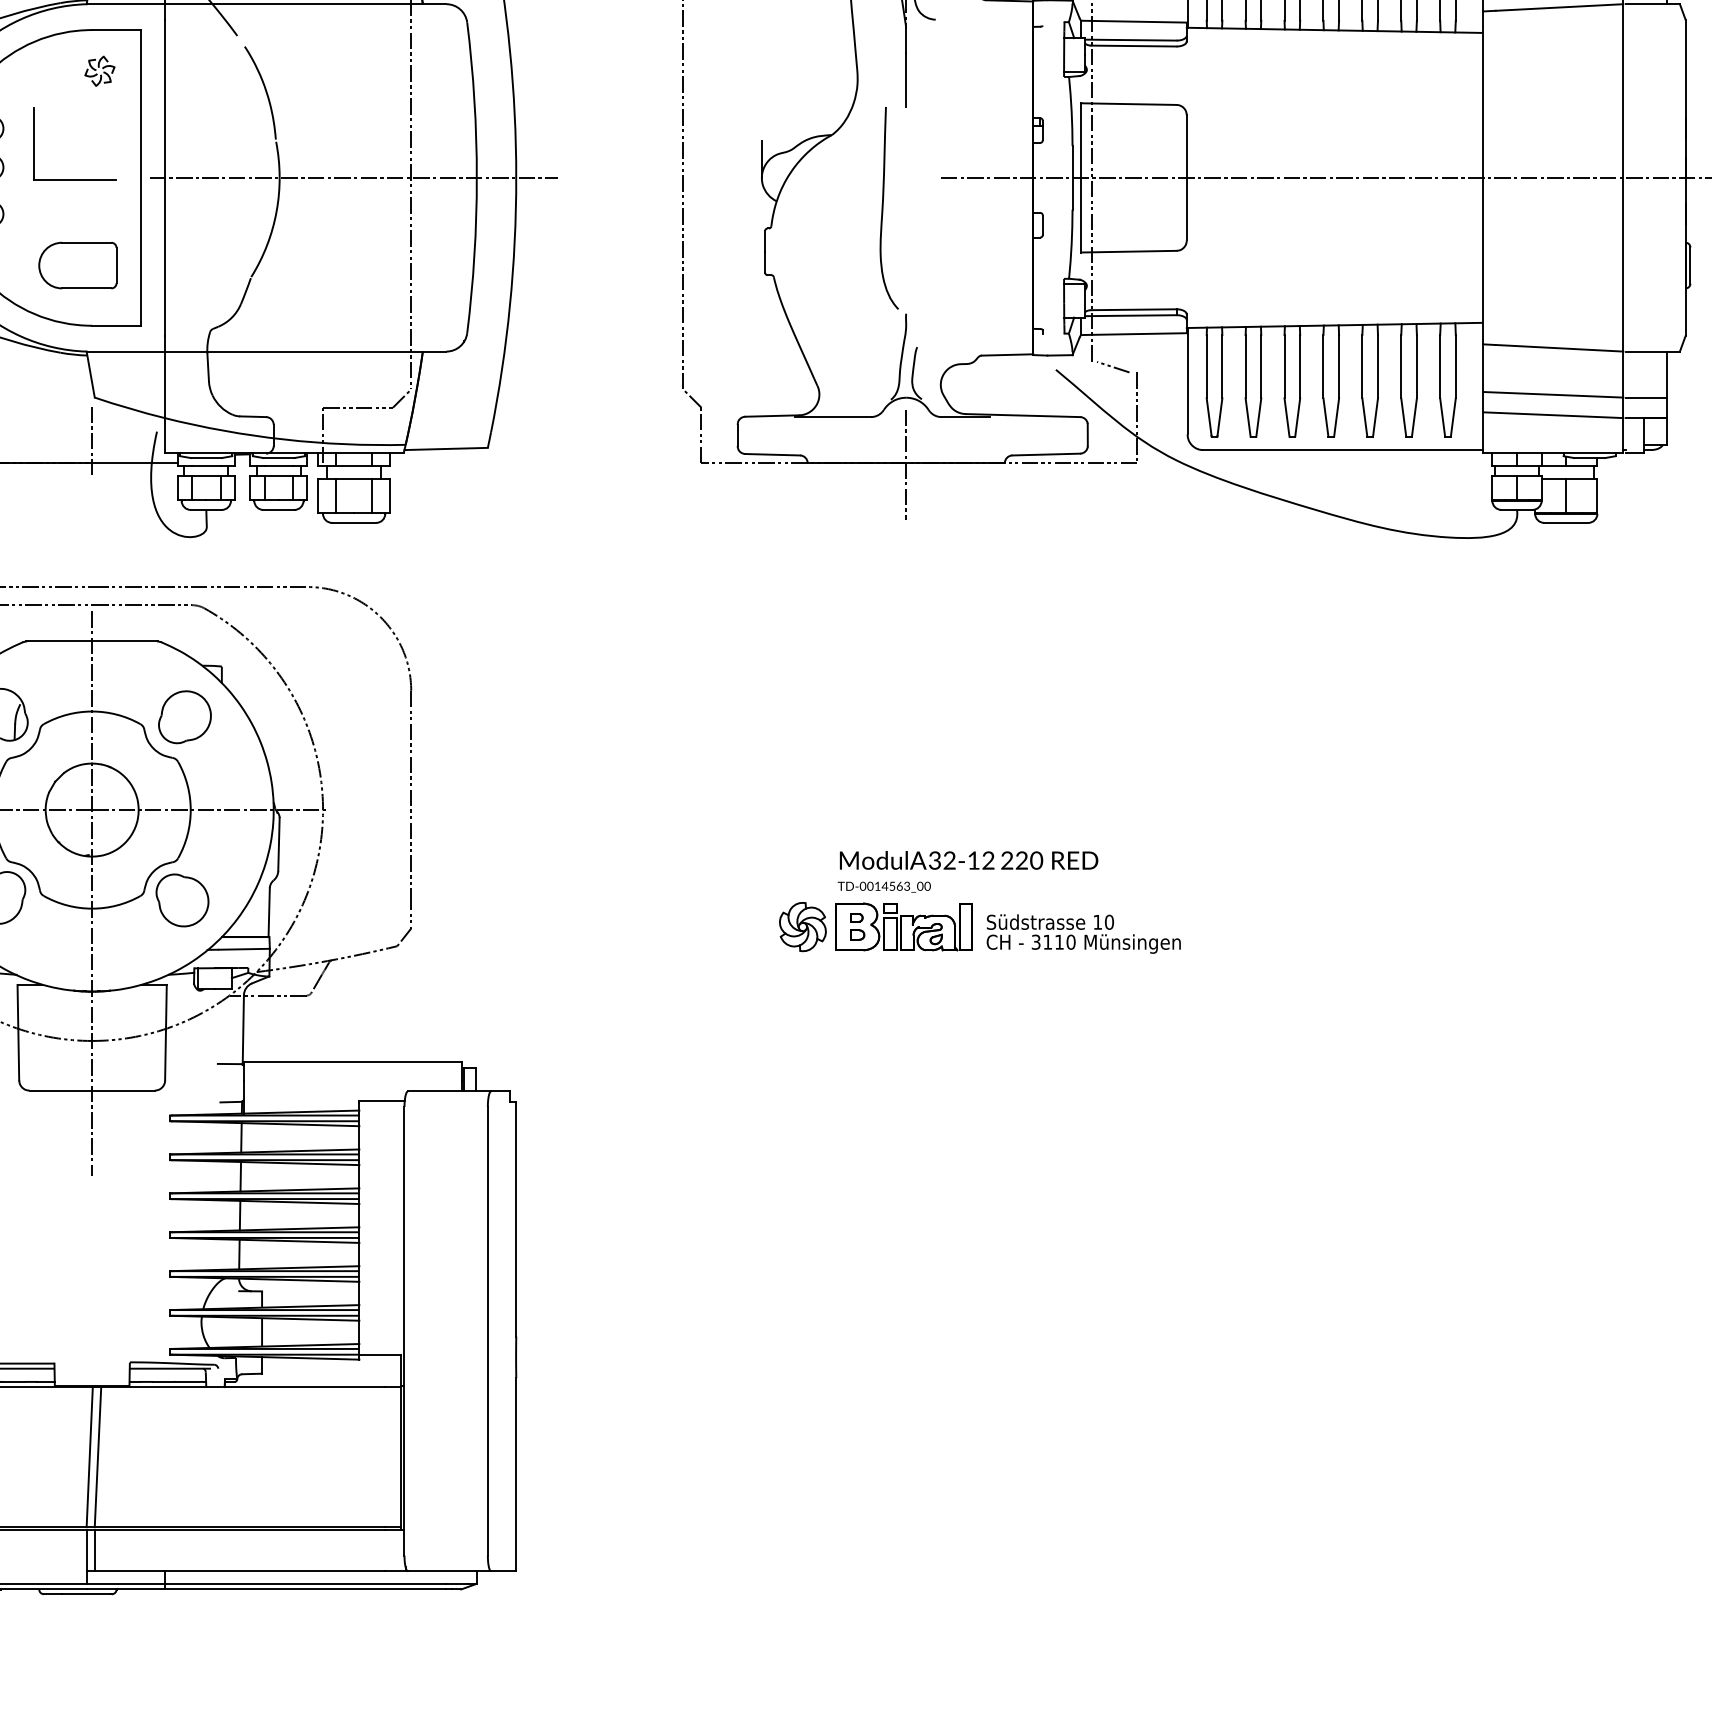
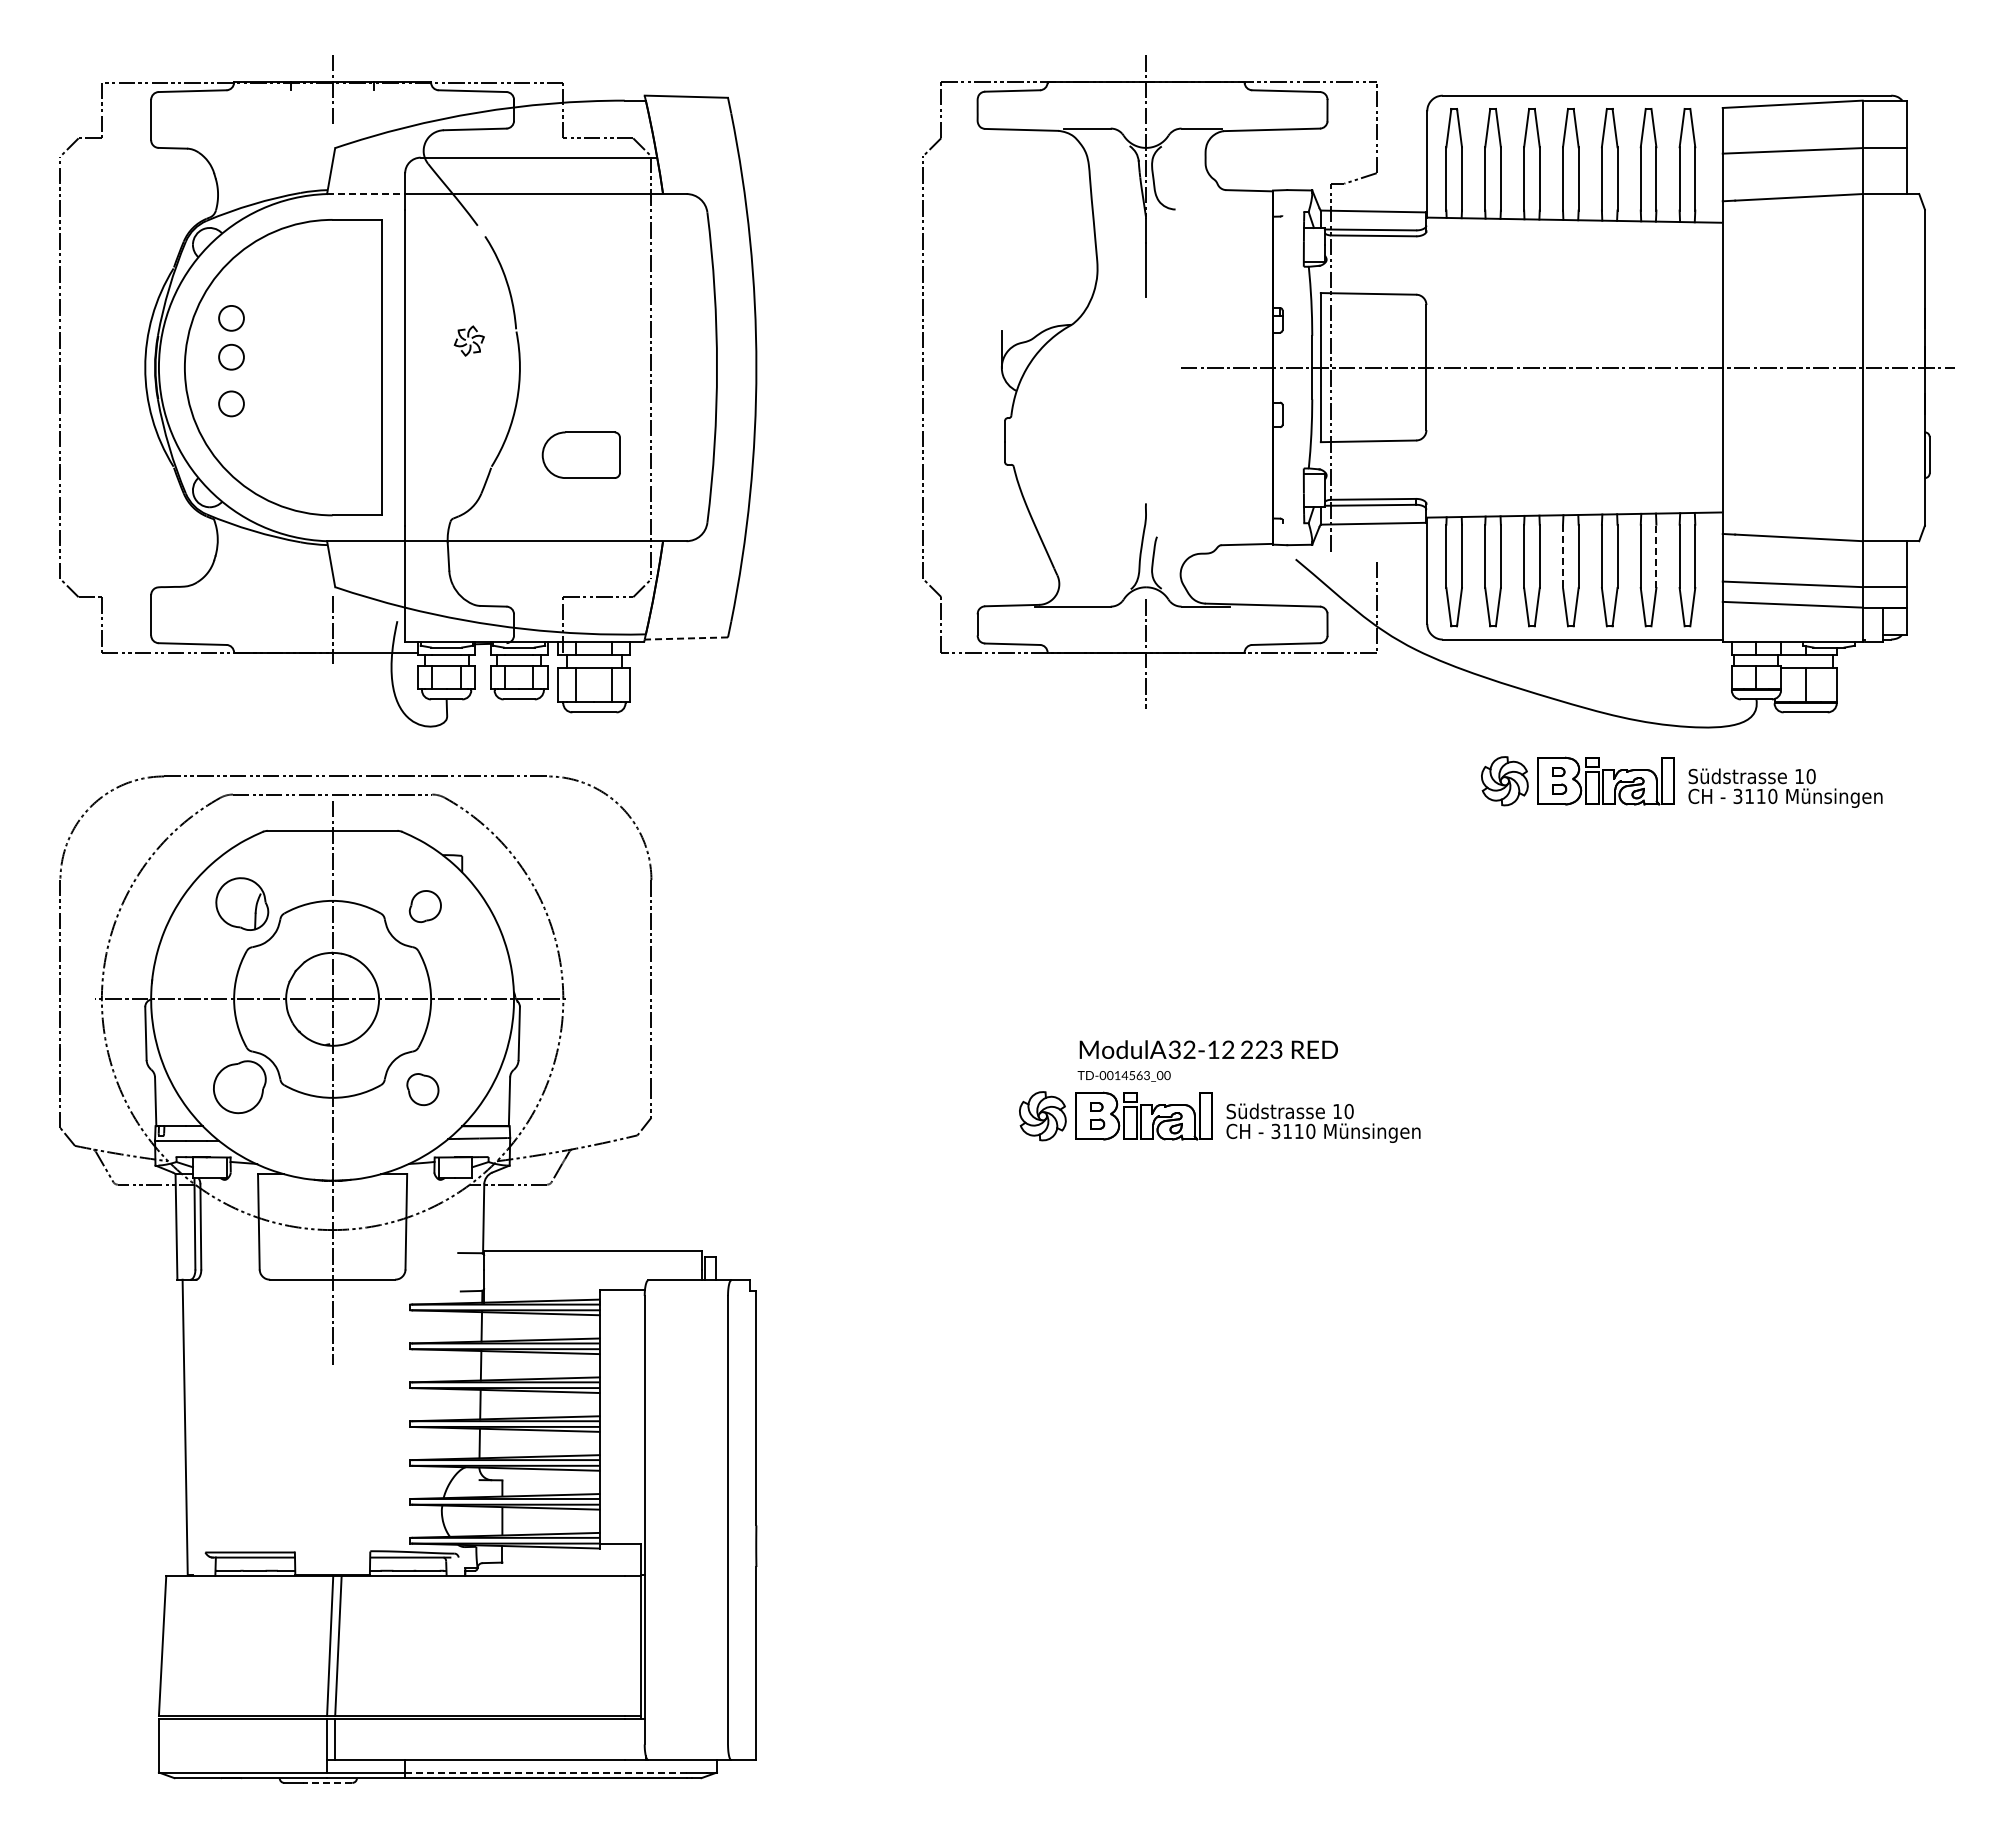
line: (126, 4) -> (366, 194), solid -> dashed
part: (99, 70) -> (468, 340), moved
line: (354, 177) -> (594, 367), removed
part: (75, 179) -> (315, 369), removed
curve: (883, 207) -> (1123, 397), removed
part: (77, 264) -> (580, 454), moved
line: (1112, 366) -> (1352, 556), removed
line: (1323, 366) -> (1563, 556), solid -> dashed
line: (1416, 366) -> (1656, 556), solid -> dashed
line: (446, 448) -> (686, 638), solid -> dashed
part: (1435, 592) -> (1674, 781), added
part: (185, 717) -> (425, 906), size x0.6
text: (1035, 860) -> (1275, 1049), 220 -> 223
part: (182, 900) -> (422, 1089), size x0.6
line: (305, 1583) -> (545, 1772), solid -> dashed
line: (87, 1593) -> (327, 1782), solid -> dashed

